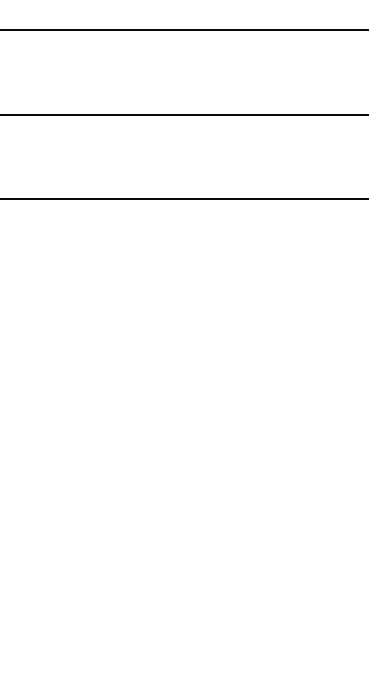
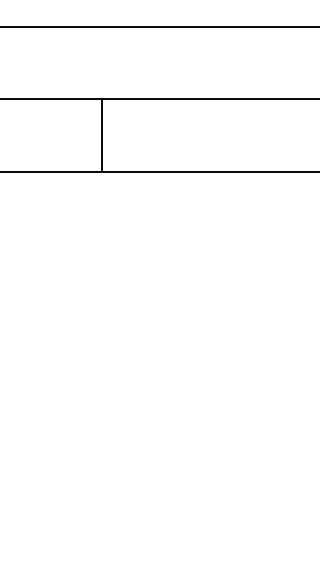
line: (116, 156) -> (101, 135), added

